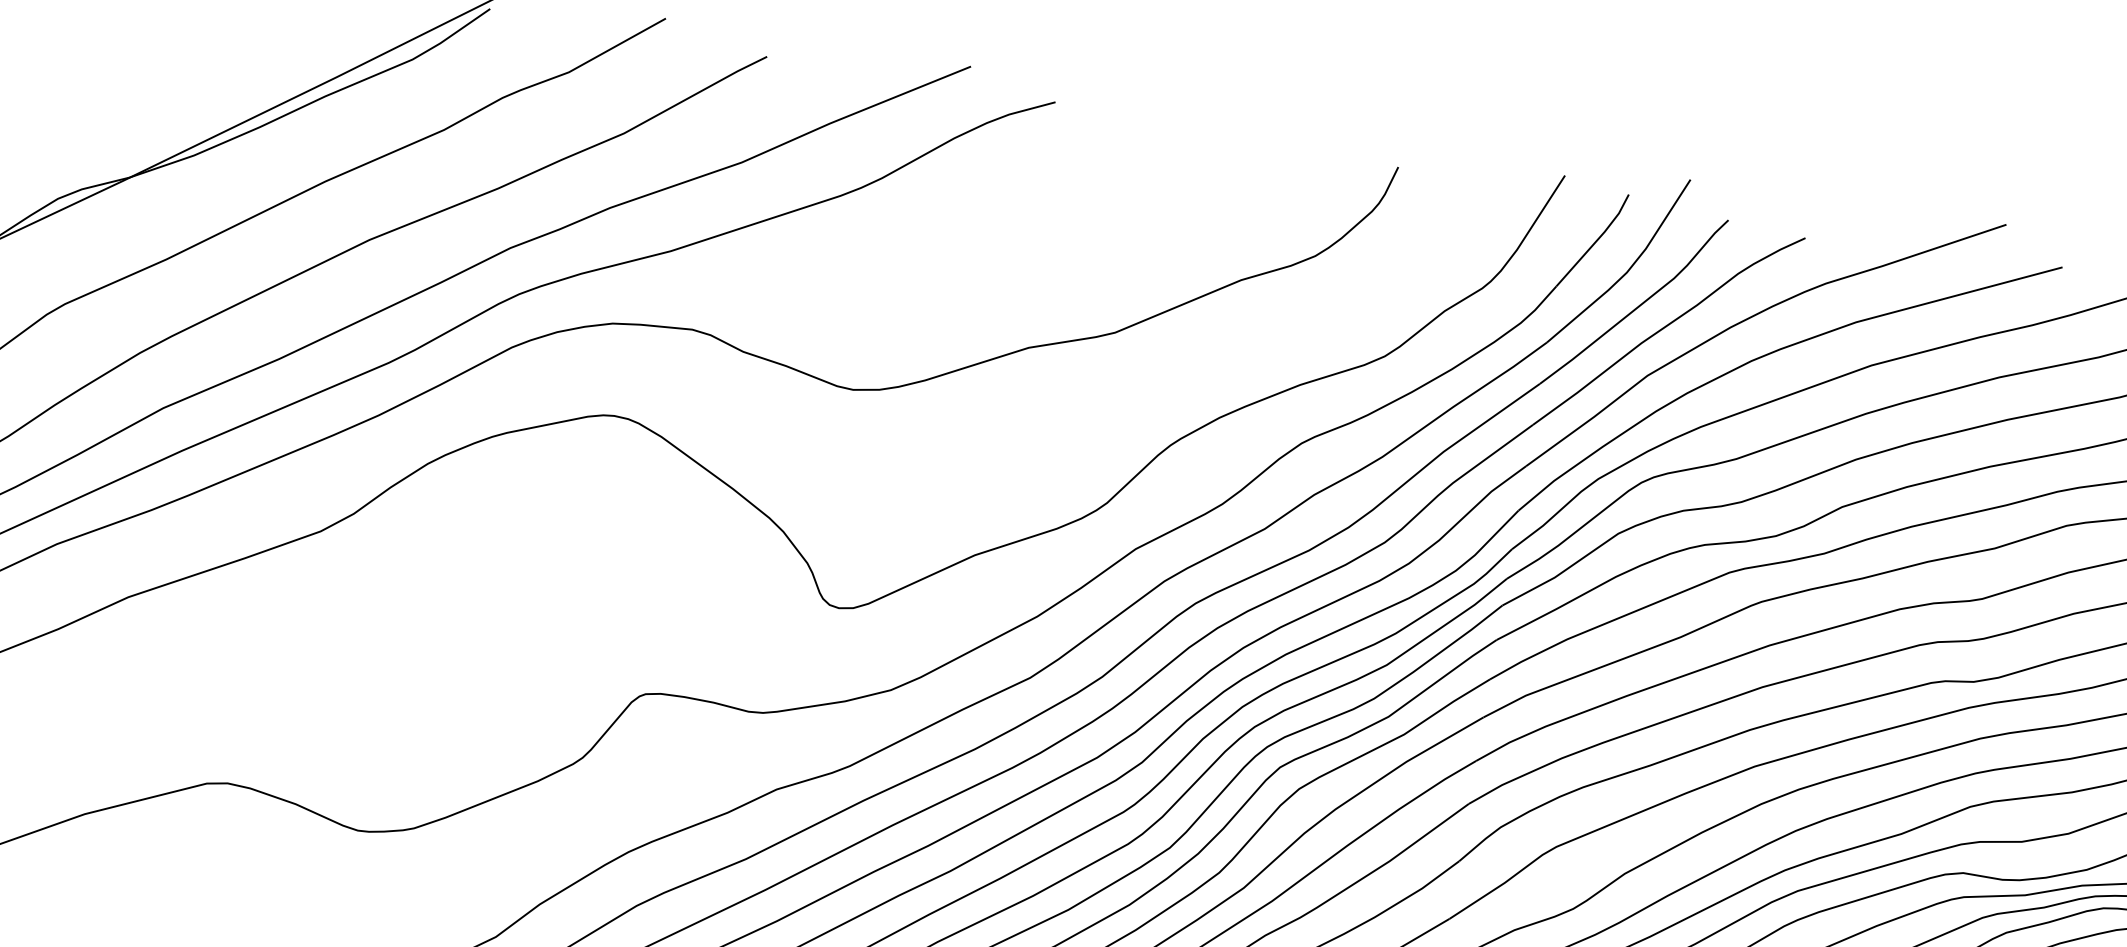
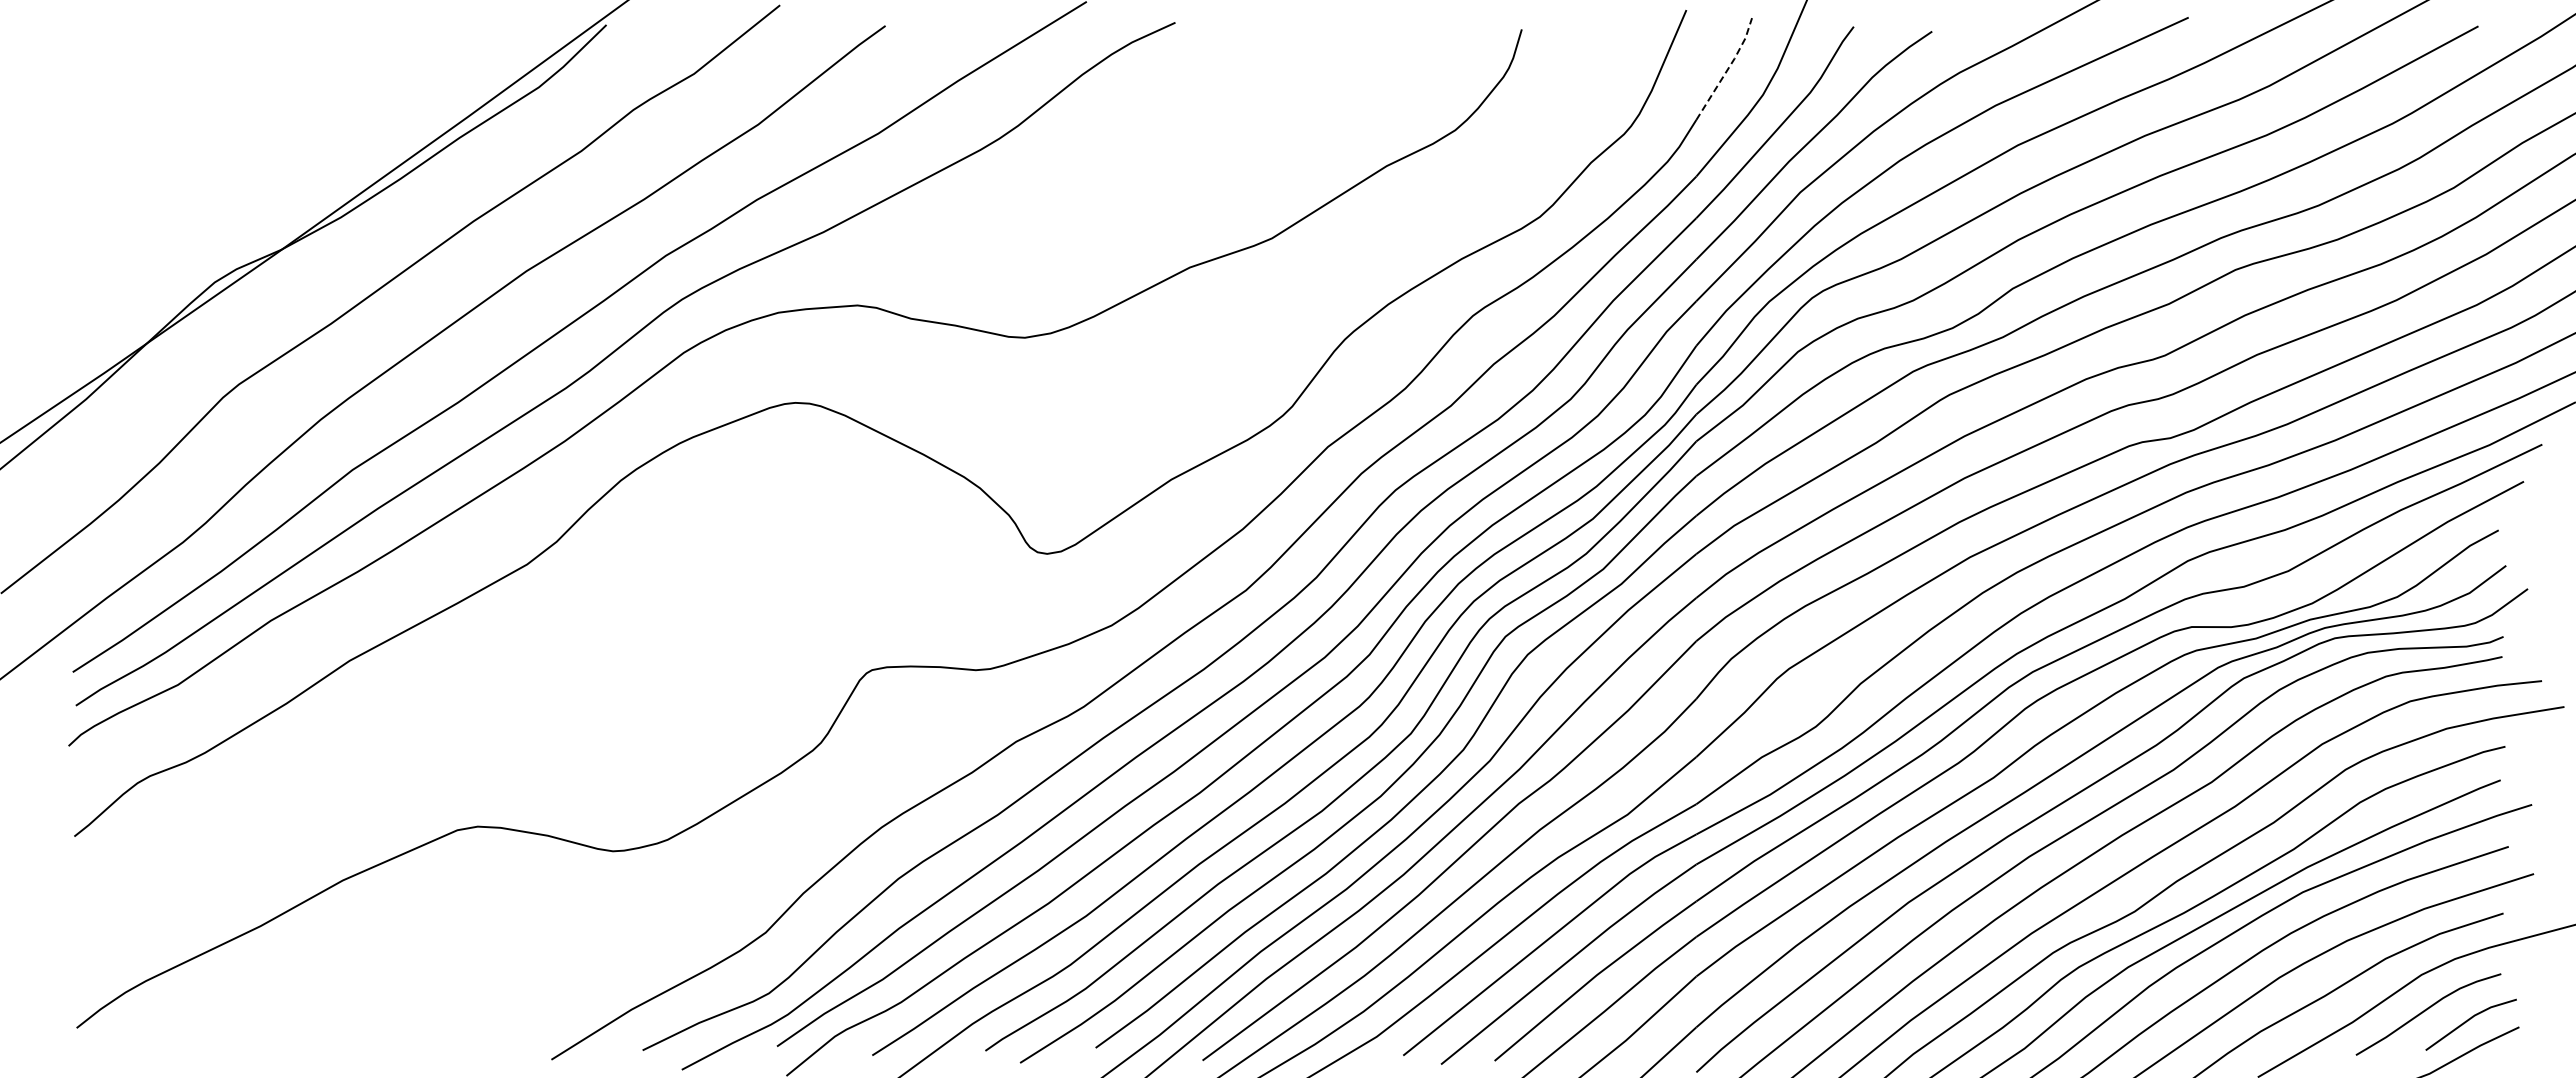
line: (1597, 240) -> (1728, 68), solid -> dashed

